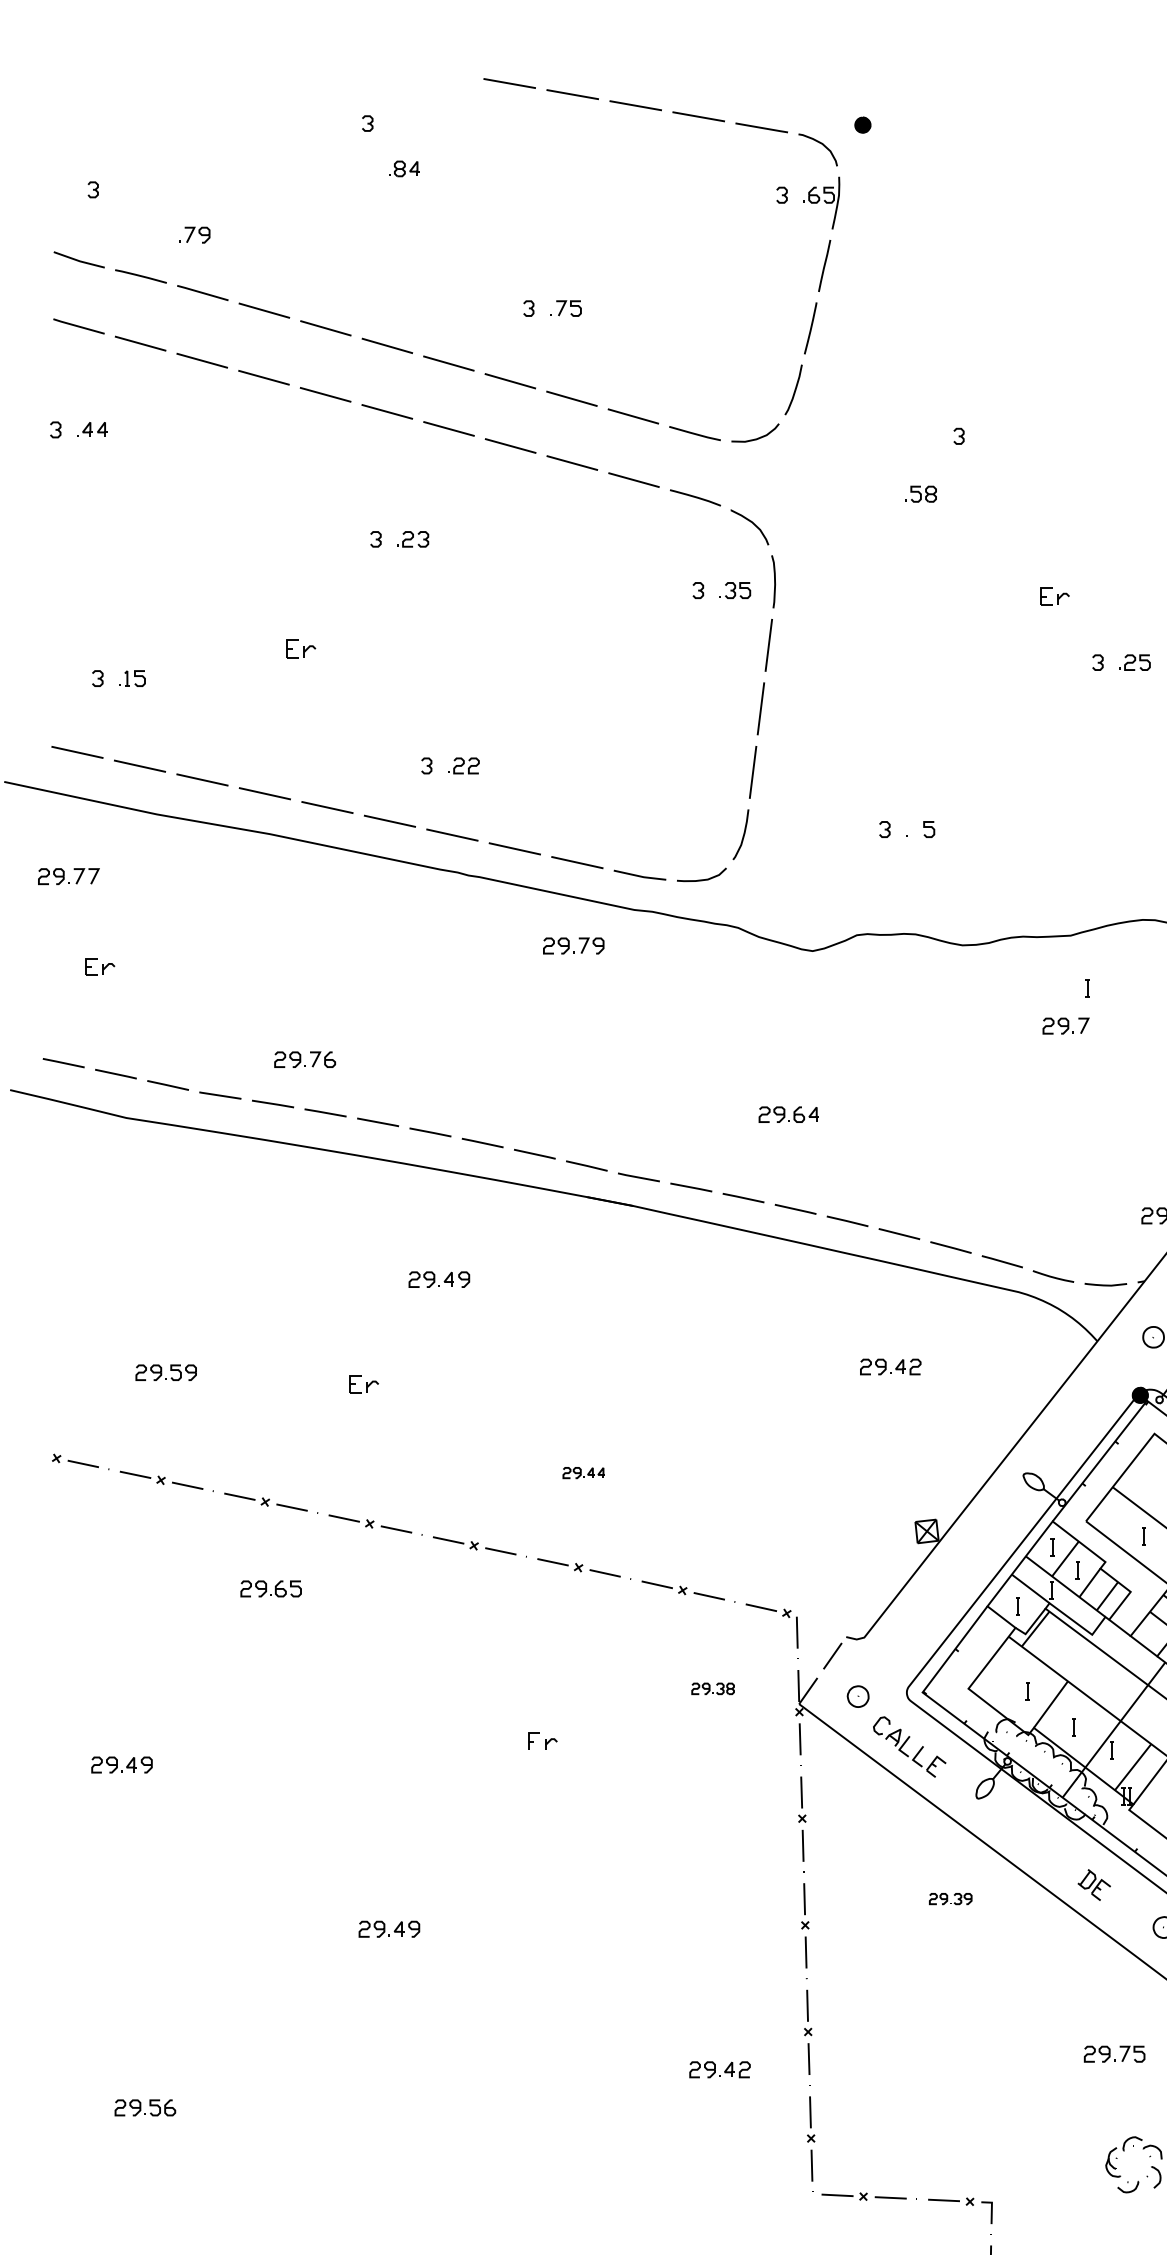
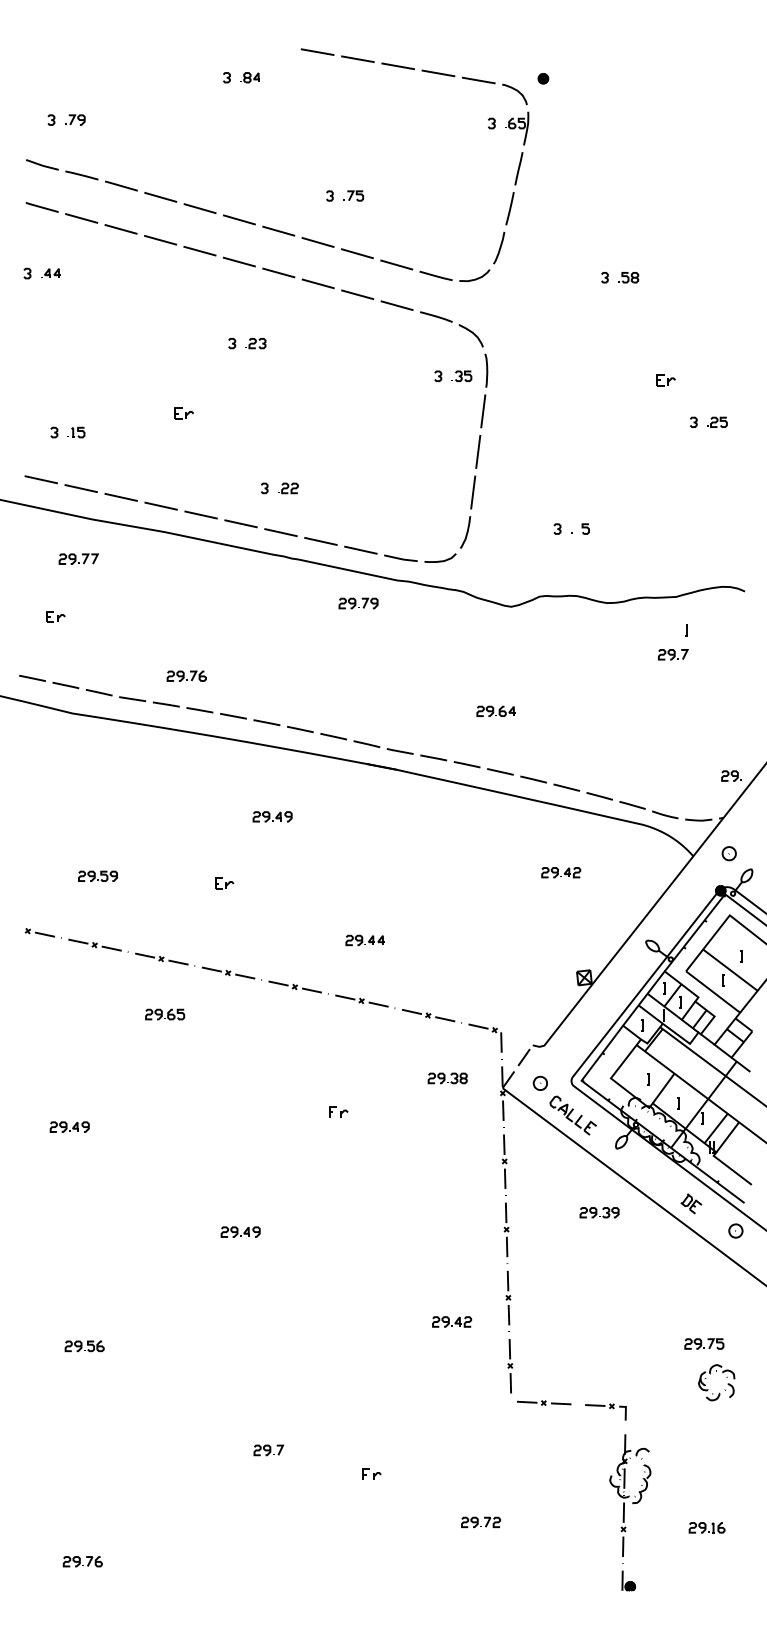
part: (403, 168) -> (249, 77), moved
part: (195, 234) -> (75, 119), moved
part: (920, 493) -> (628, 277), moved
part: (68, 875) -> (78, 558), moved
part: (583, 1473) -> (364, 940), size x1.43
part: (712, 1688) -> (447, 1078), size x1.43
part: (950, 1898) -> (599, 1212), size x1.43
part: (1114, 2053) -> (704, 1343), moved

